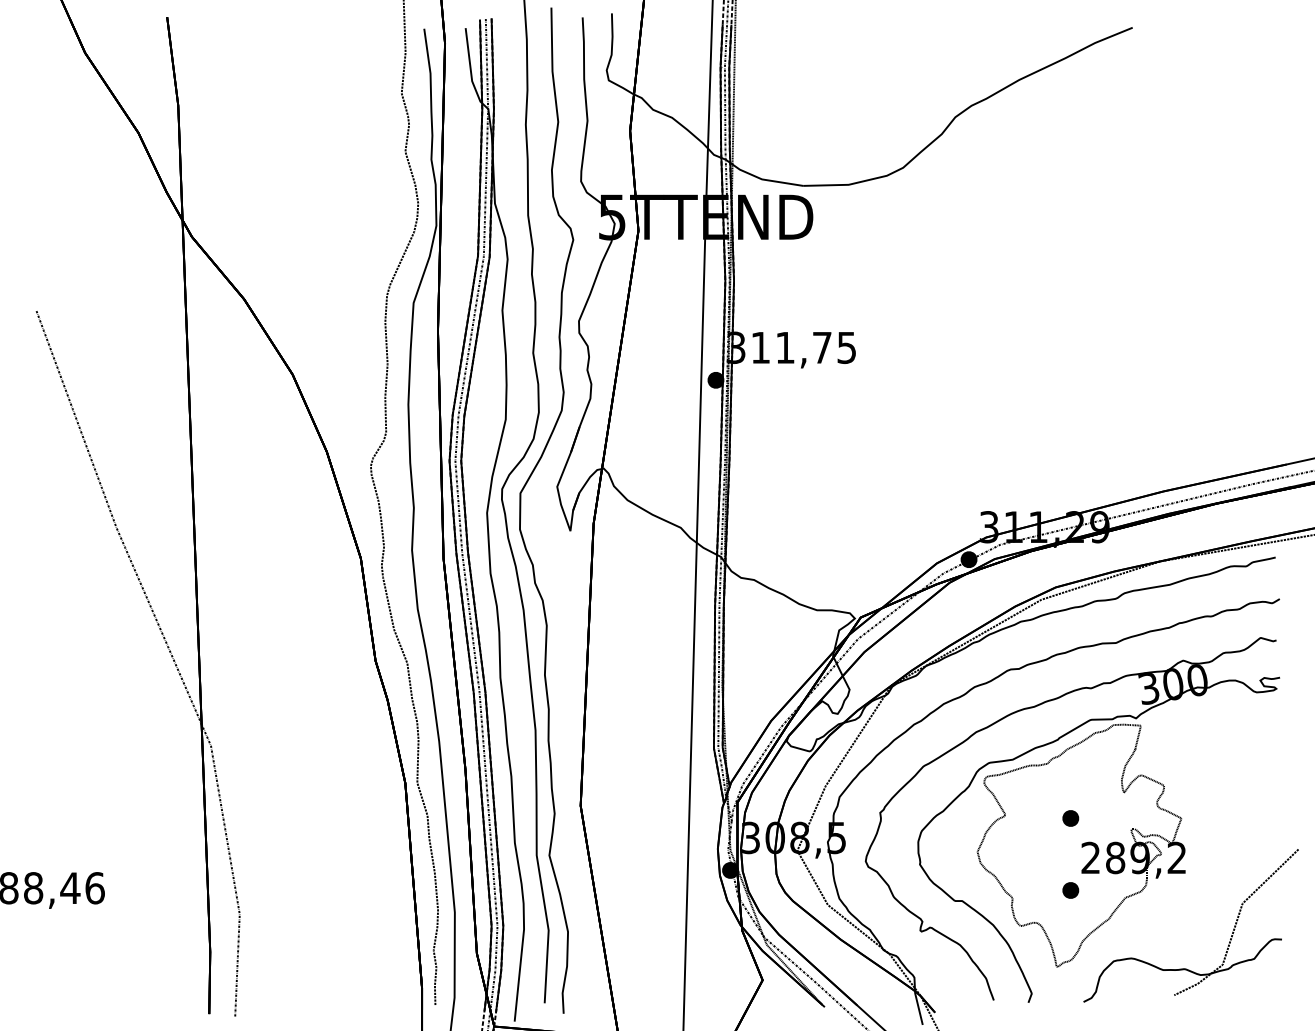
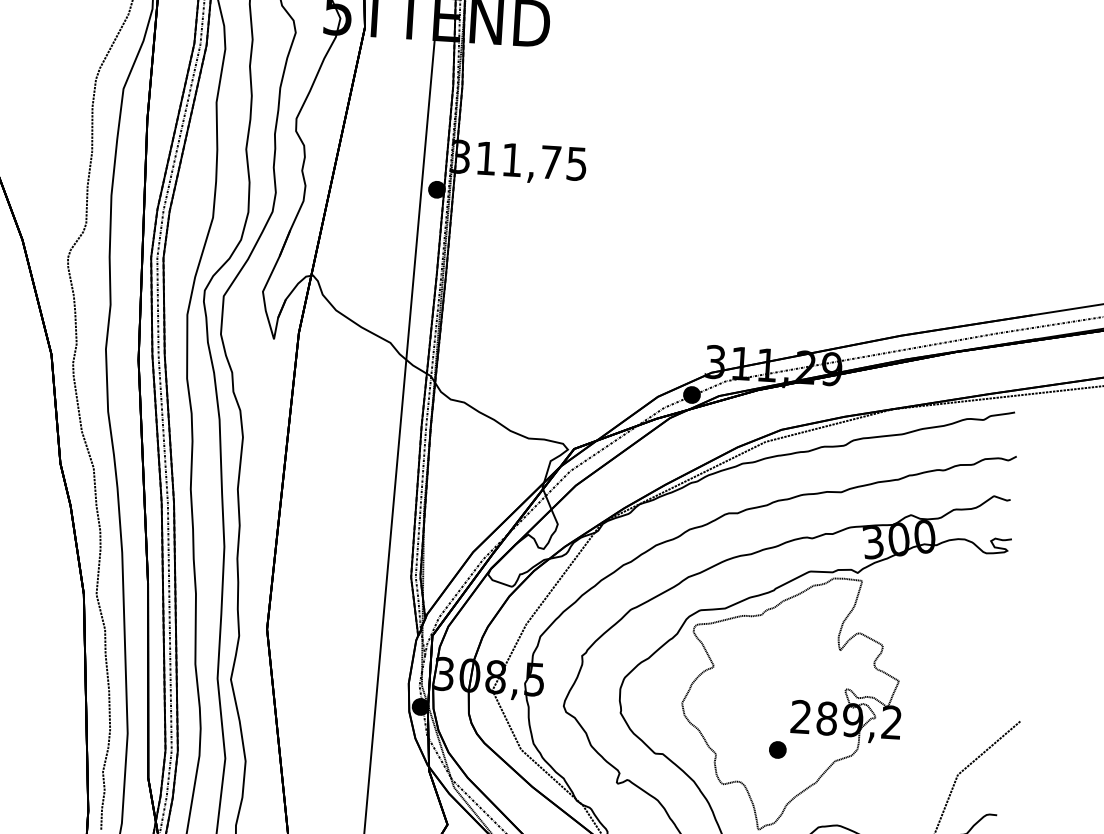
part: (1070, 818) -> (782, 674), removed

